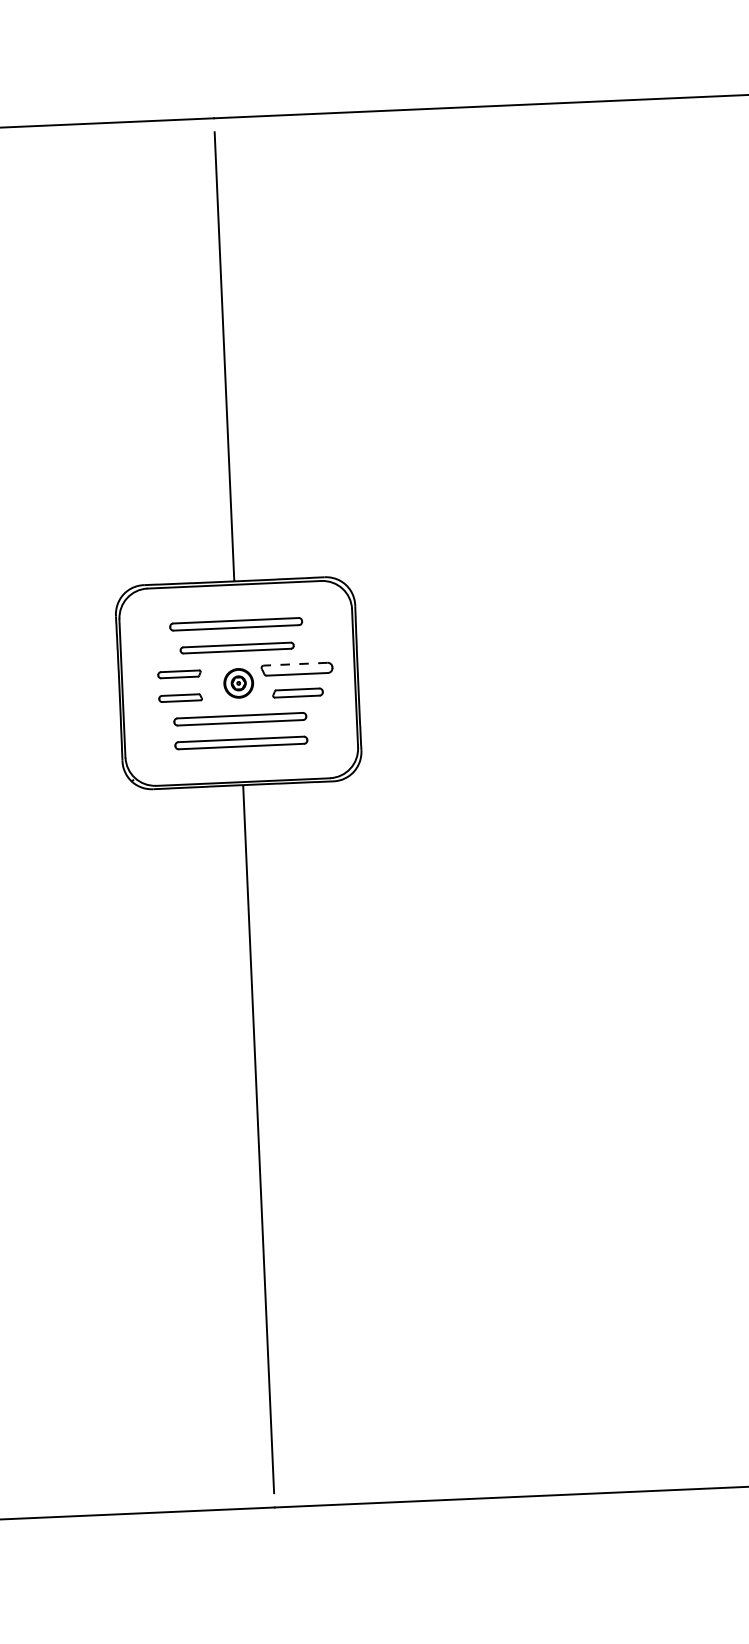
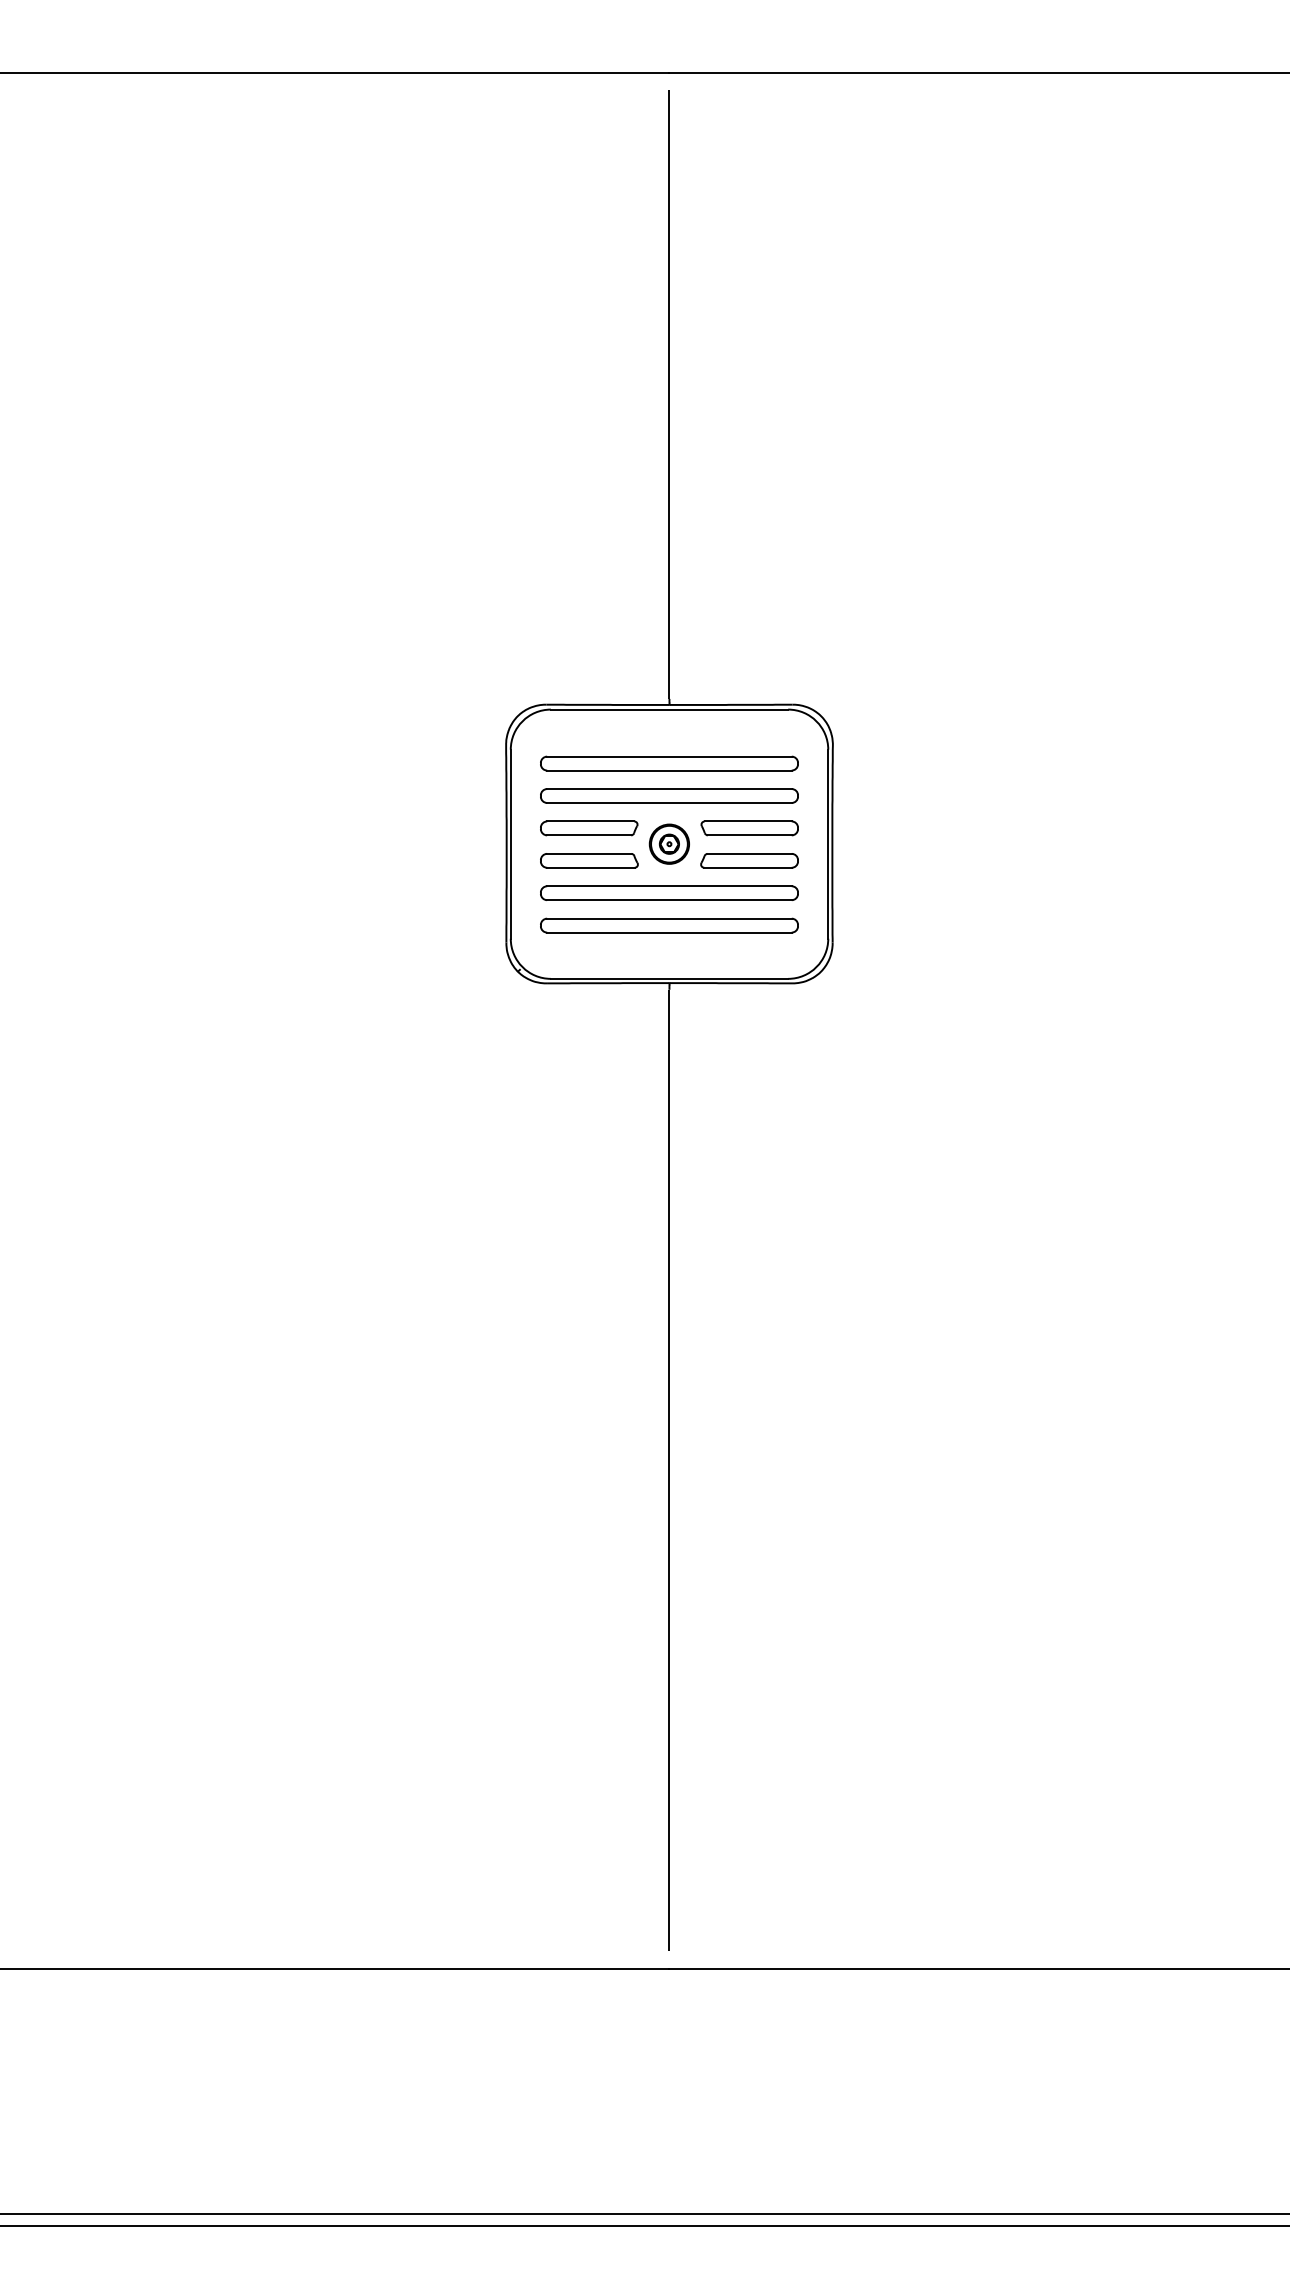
part: (236, 624) -> (669, 763), size x1.43
part: (237, 647) -> (669, 795), size x1.67
line: (295, 664) -> (748, 821), dashed -> solid
part: (179, 674) -> (589, 828), size x1.67
part: (297, 692) -> (749, 860), size x1.43
part: (180, 697) -> (589, 860), size x1.67
part: (240, 718) -> (669, 892), size x1.43
part: (241, 742) -> (669, 925), size x1.43

